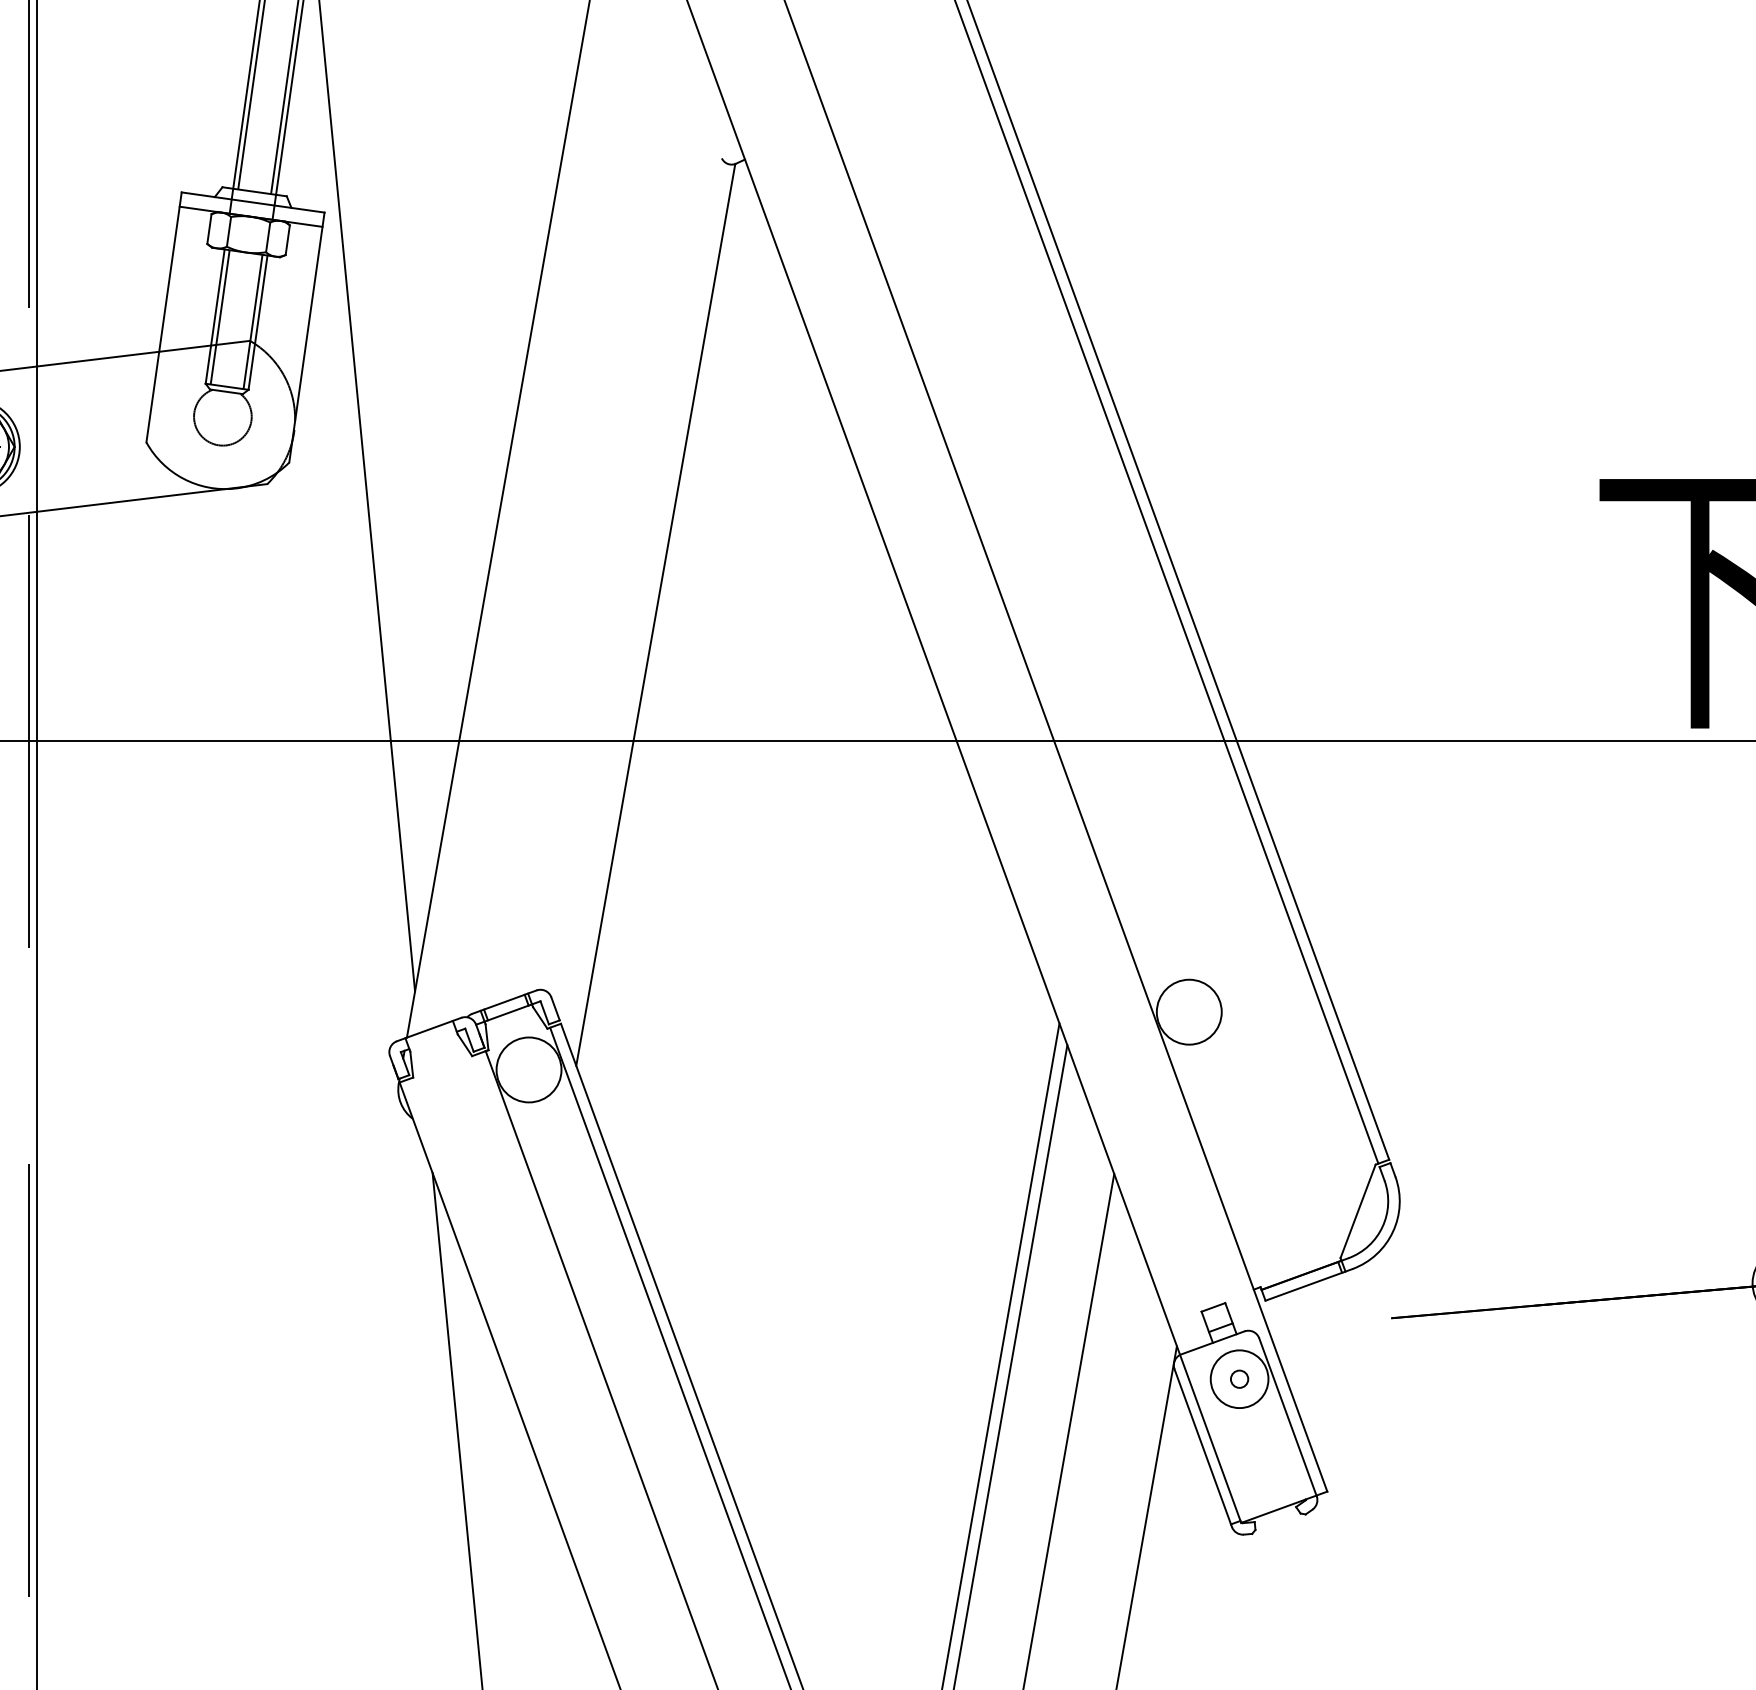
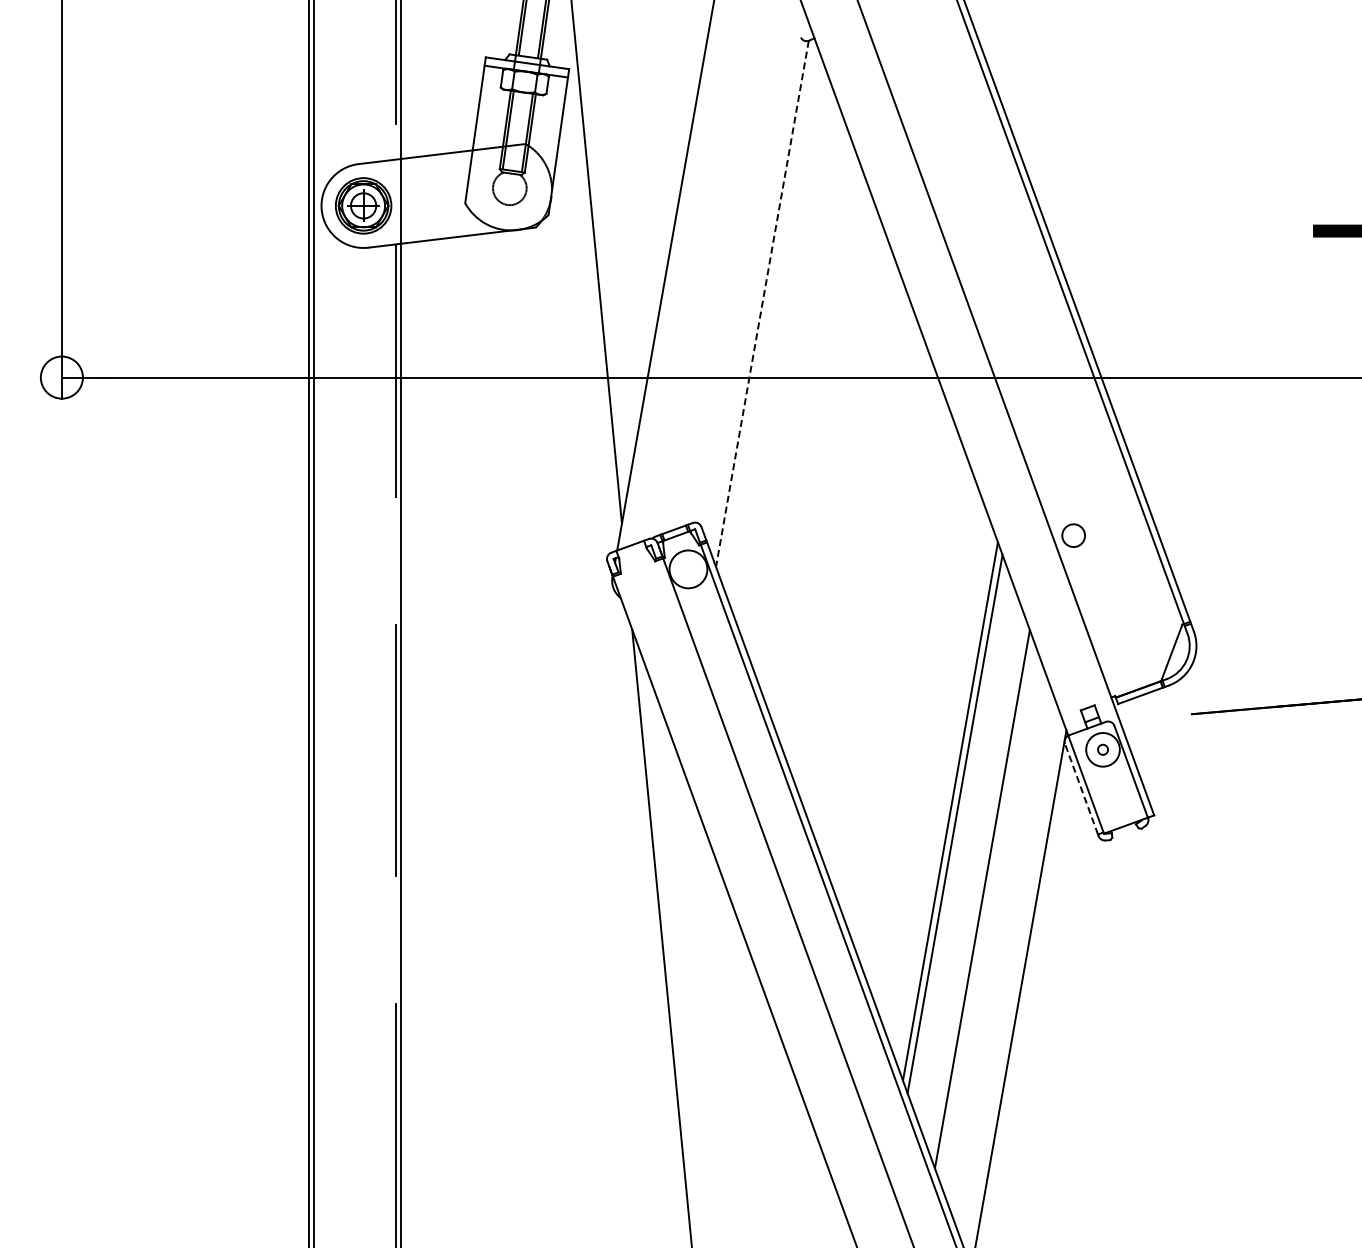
line: (655, 615) -> (762, 304), solid -> dashed
circle: (1188, 1011) -> (1073, 535), size x0.6
line: (1202, 1445) -> (1081, 788), solid -> dashed

